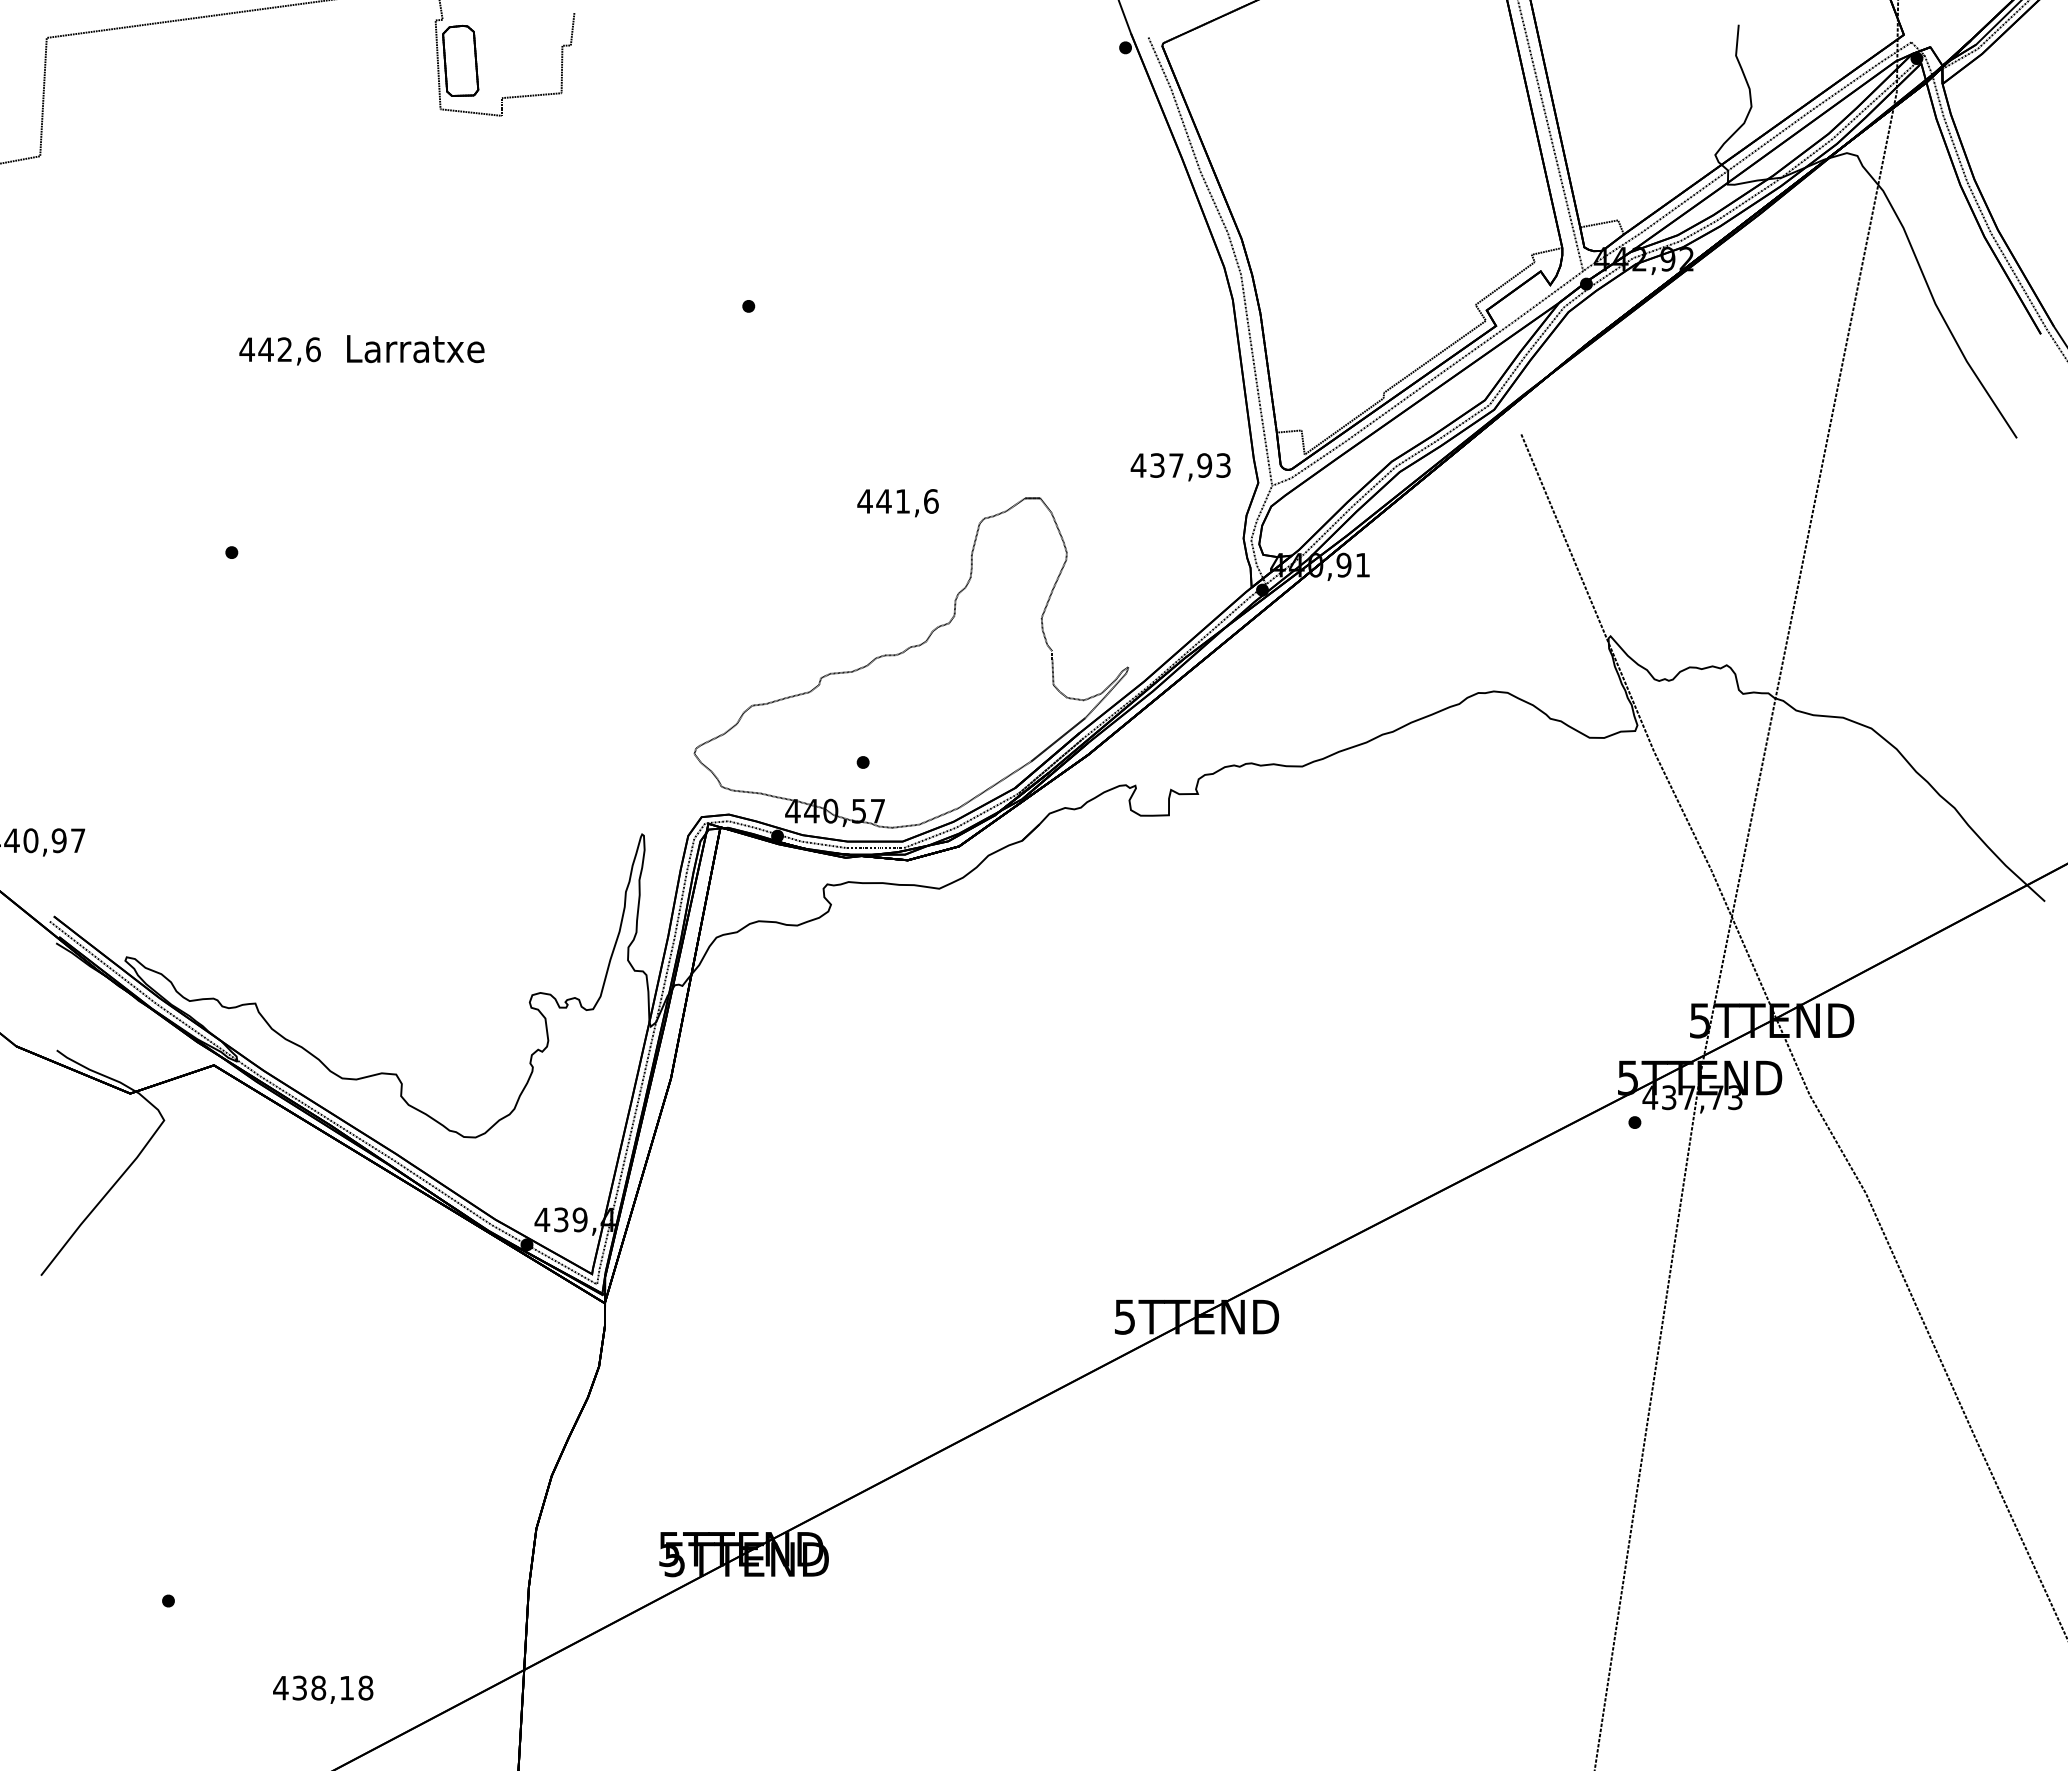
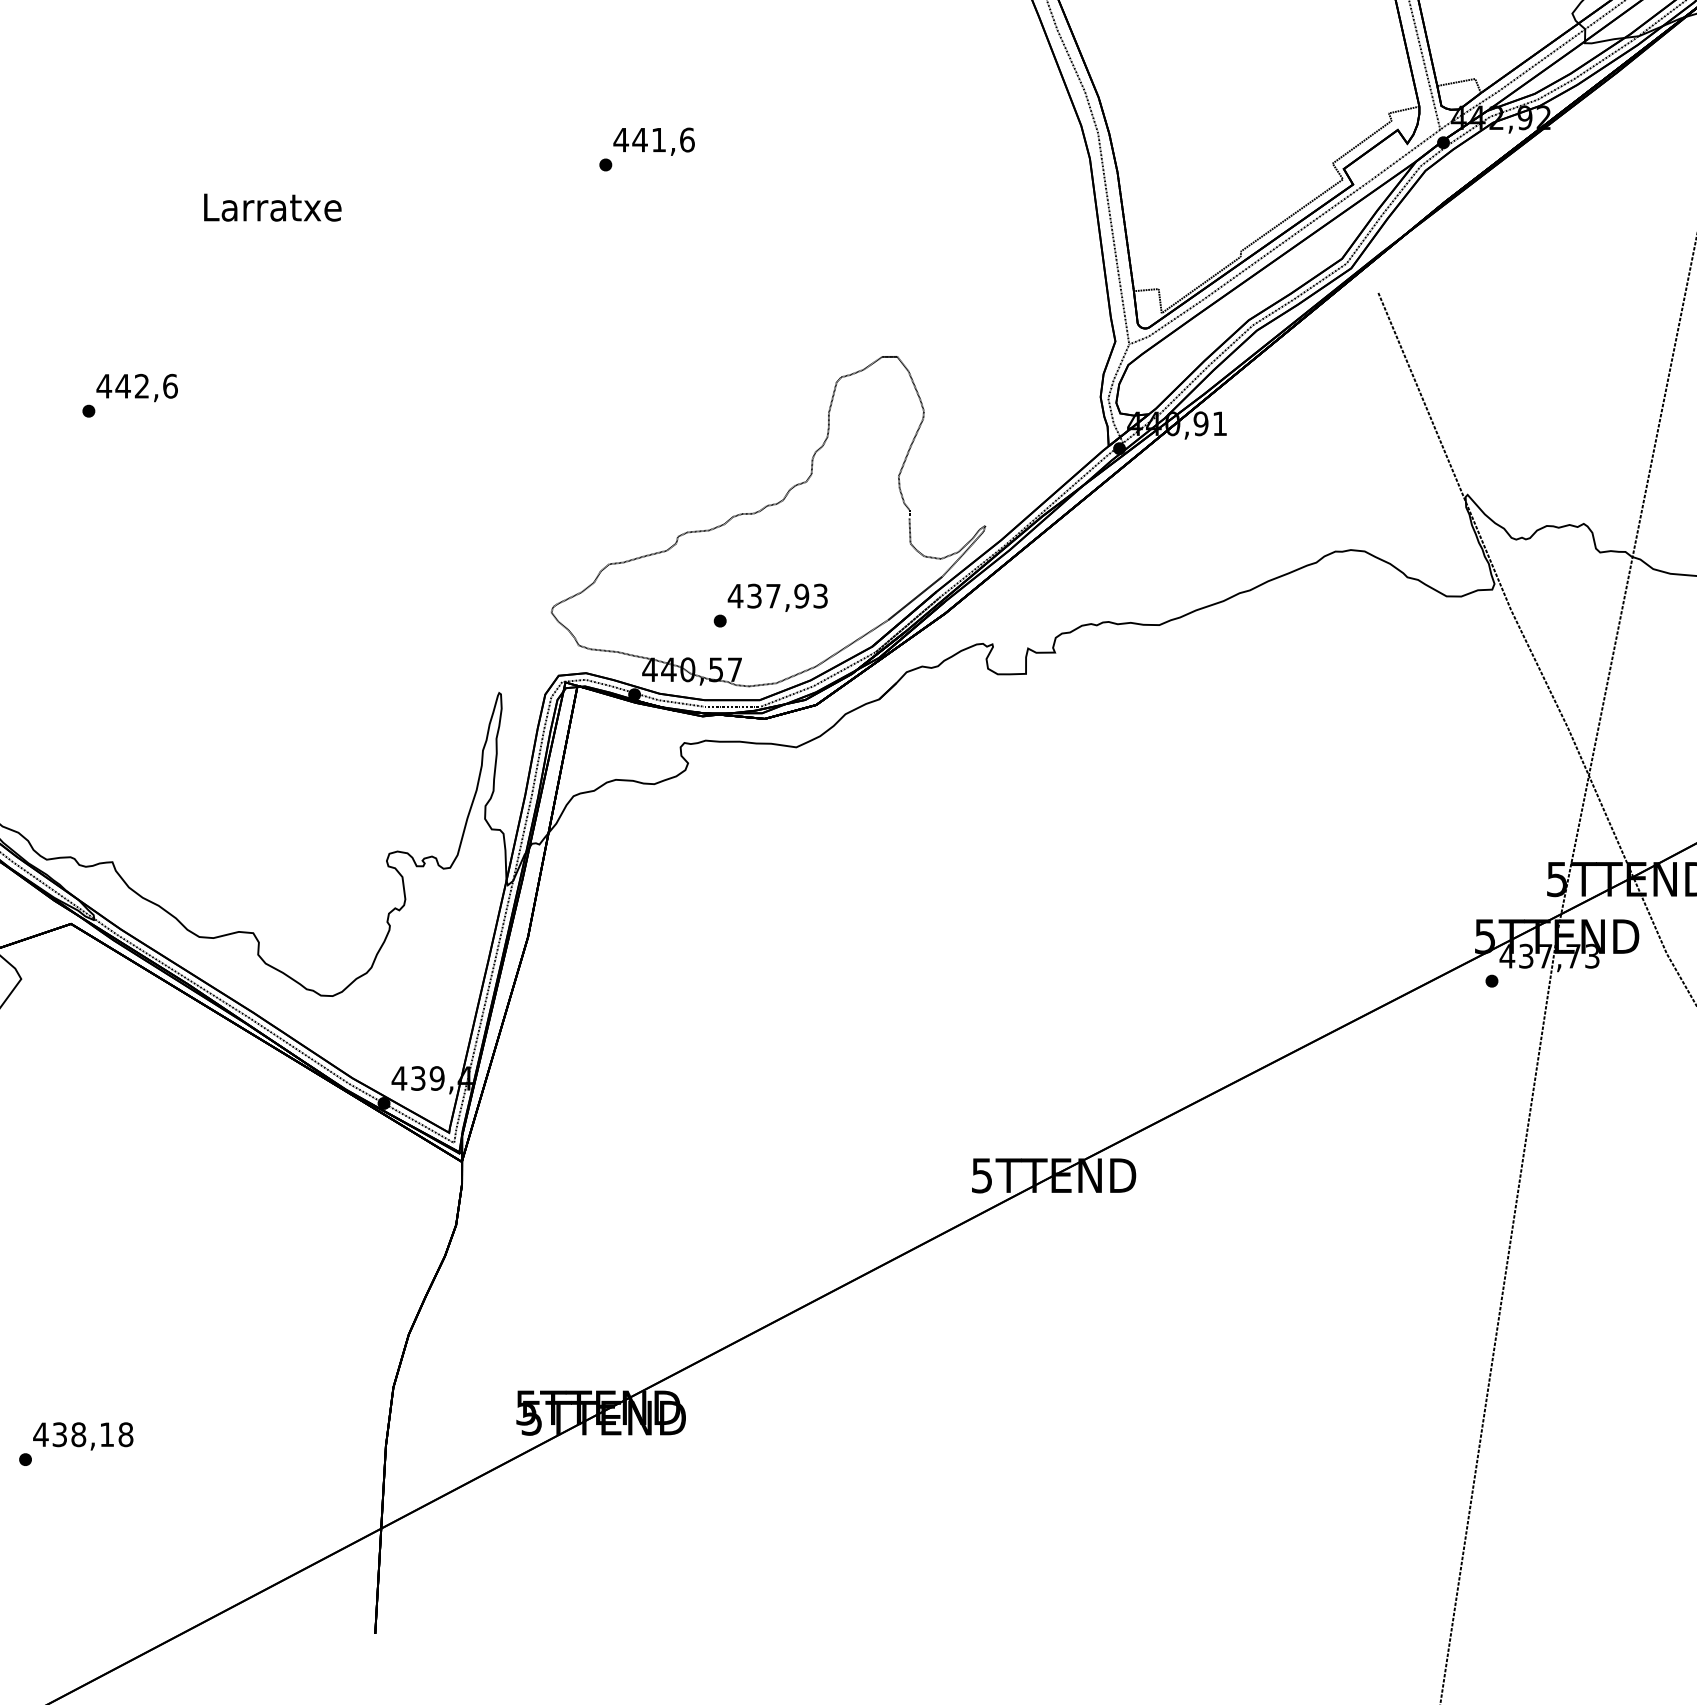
text: (279, 351) -> (136, 388), moved
text: (1180, 467) -> (777, 598), moved
text: (897, 503) -> (653, 142), moved
text: (323, 1689) -> (83, 1436), moved

